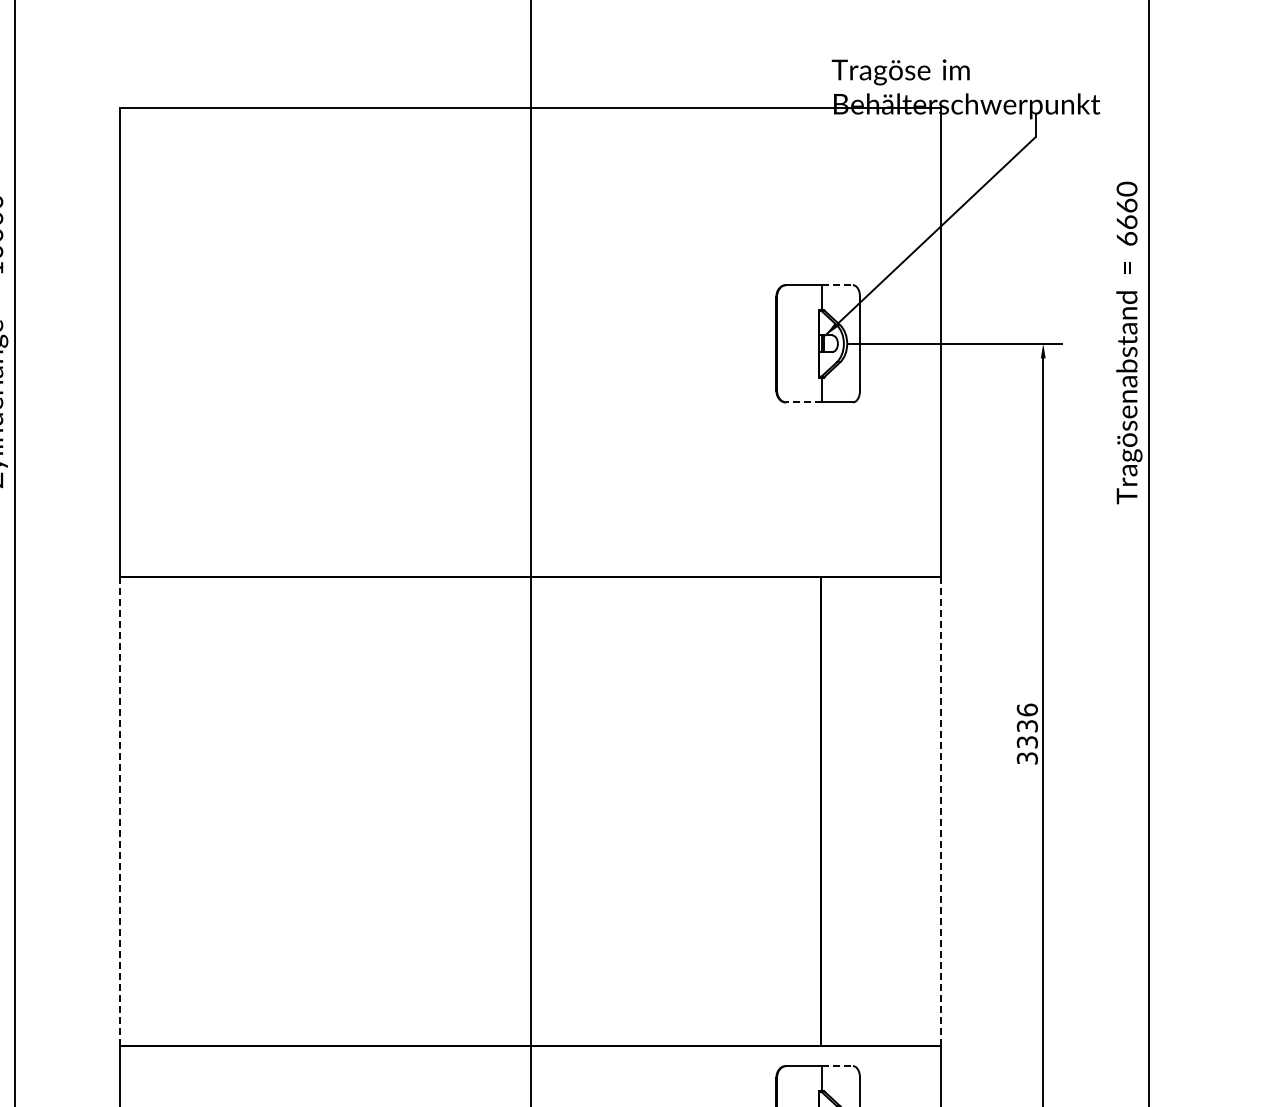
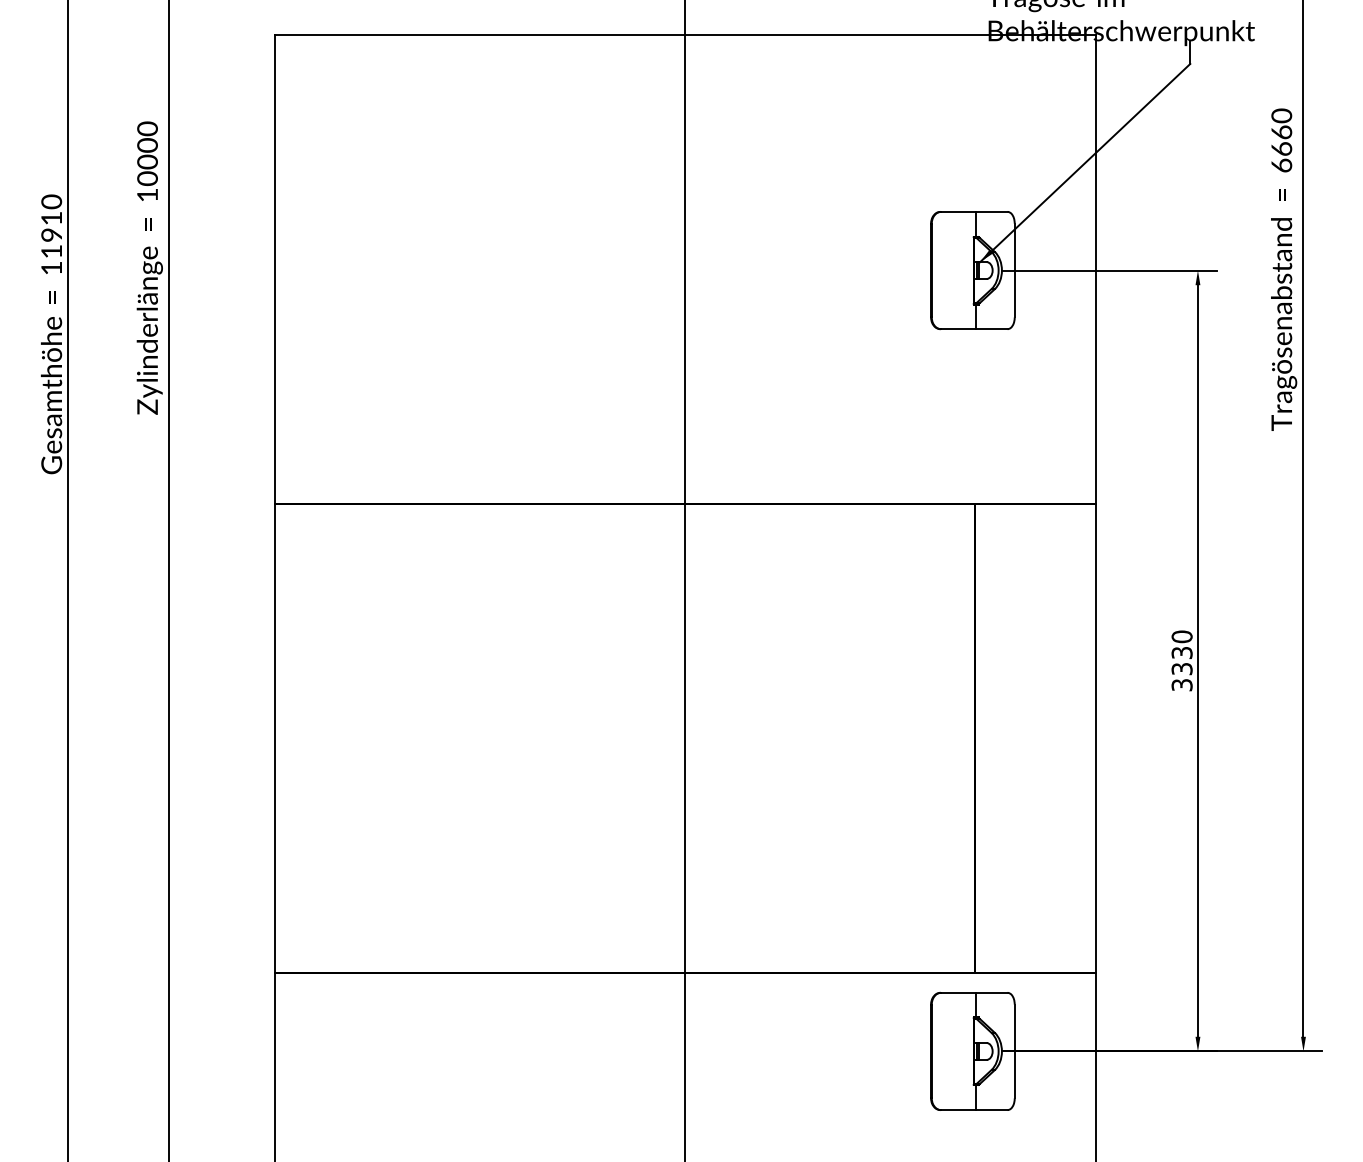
line: (836, 284) -> (991, 211), dashed -> solid
line: (803, 402) -> (958, 329), dashed -> solid
text: (1026, 709) -> (1181, 636), 3336 -> 3330
line: (119, 811) -> (274, 738), dashed -> solid
line: (940, 811) -> (1095, 738), dashed -> solid
line: (836, 1065) -> (991, 992), dashed -> solid

